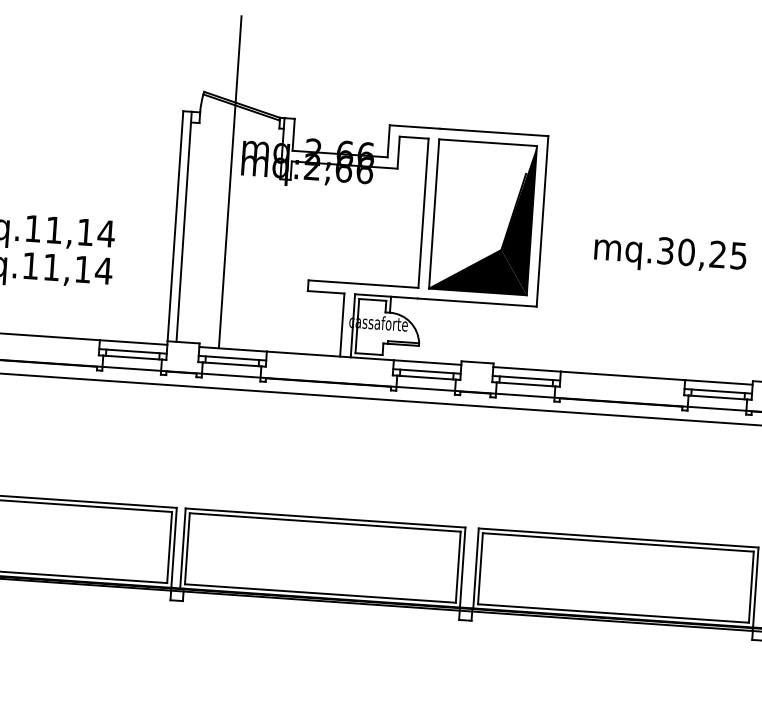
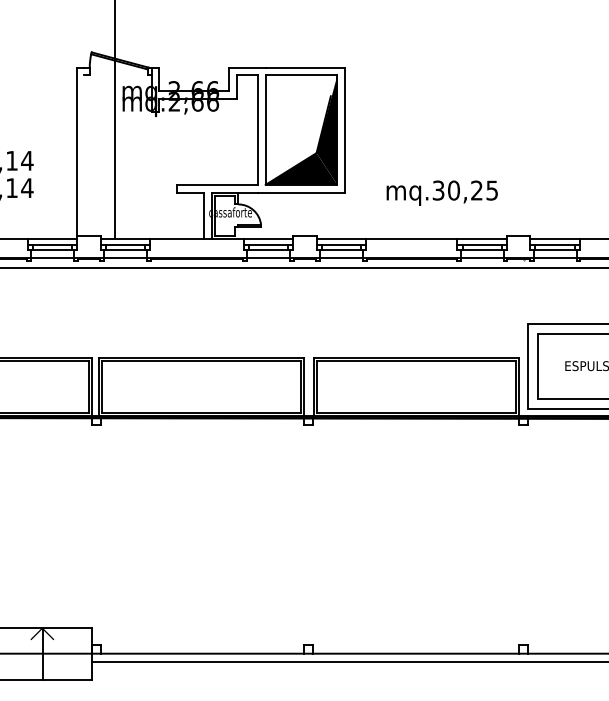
line: (183, 226) -> (83, 151), removed
text: (669, 253) -> (441, 192), moved

